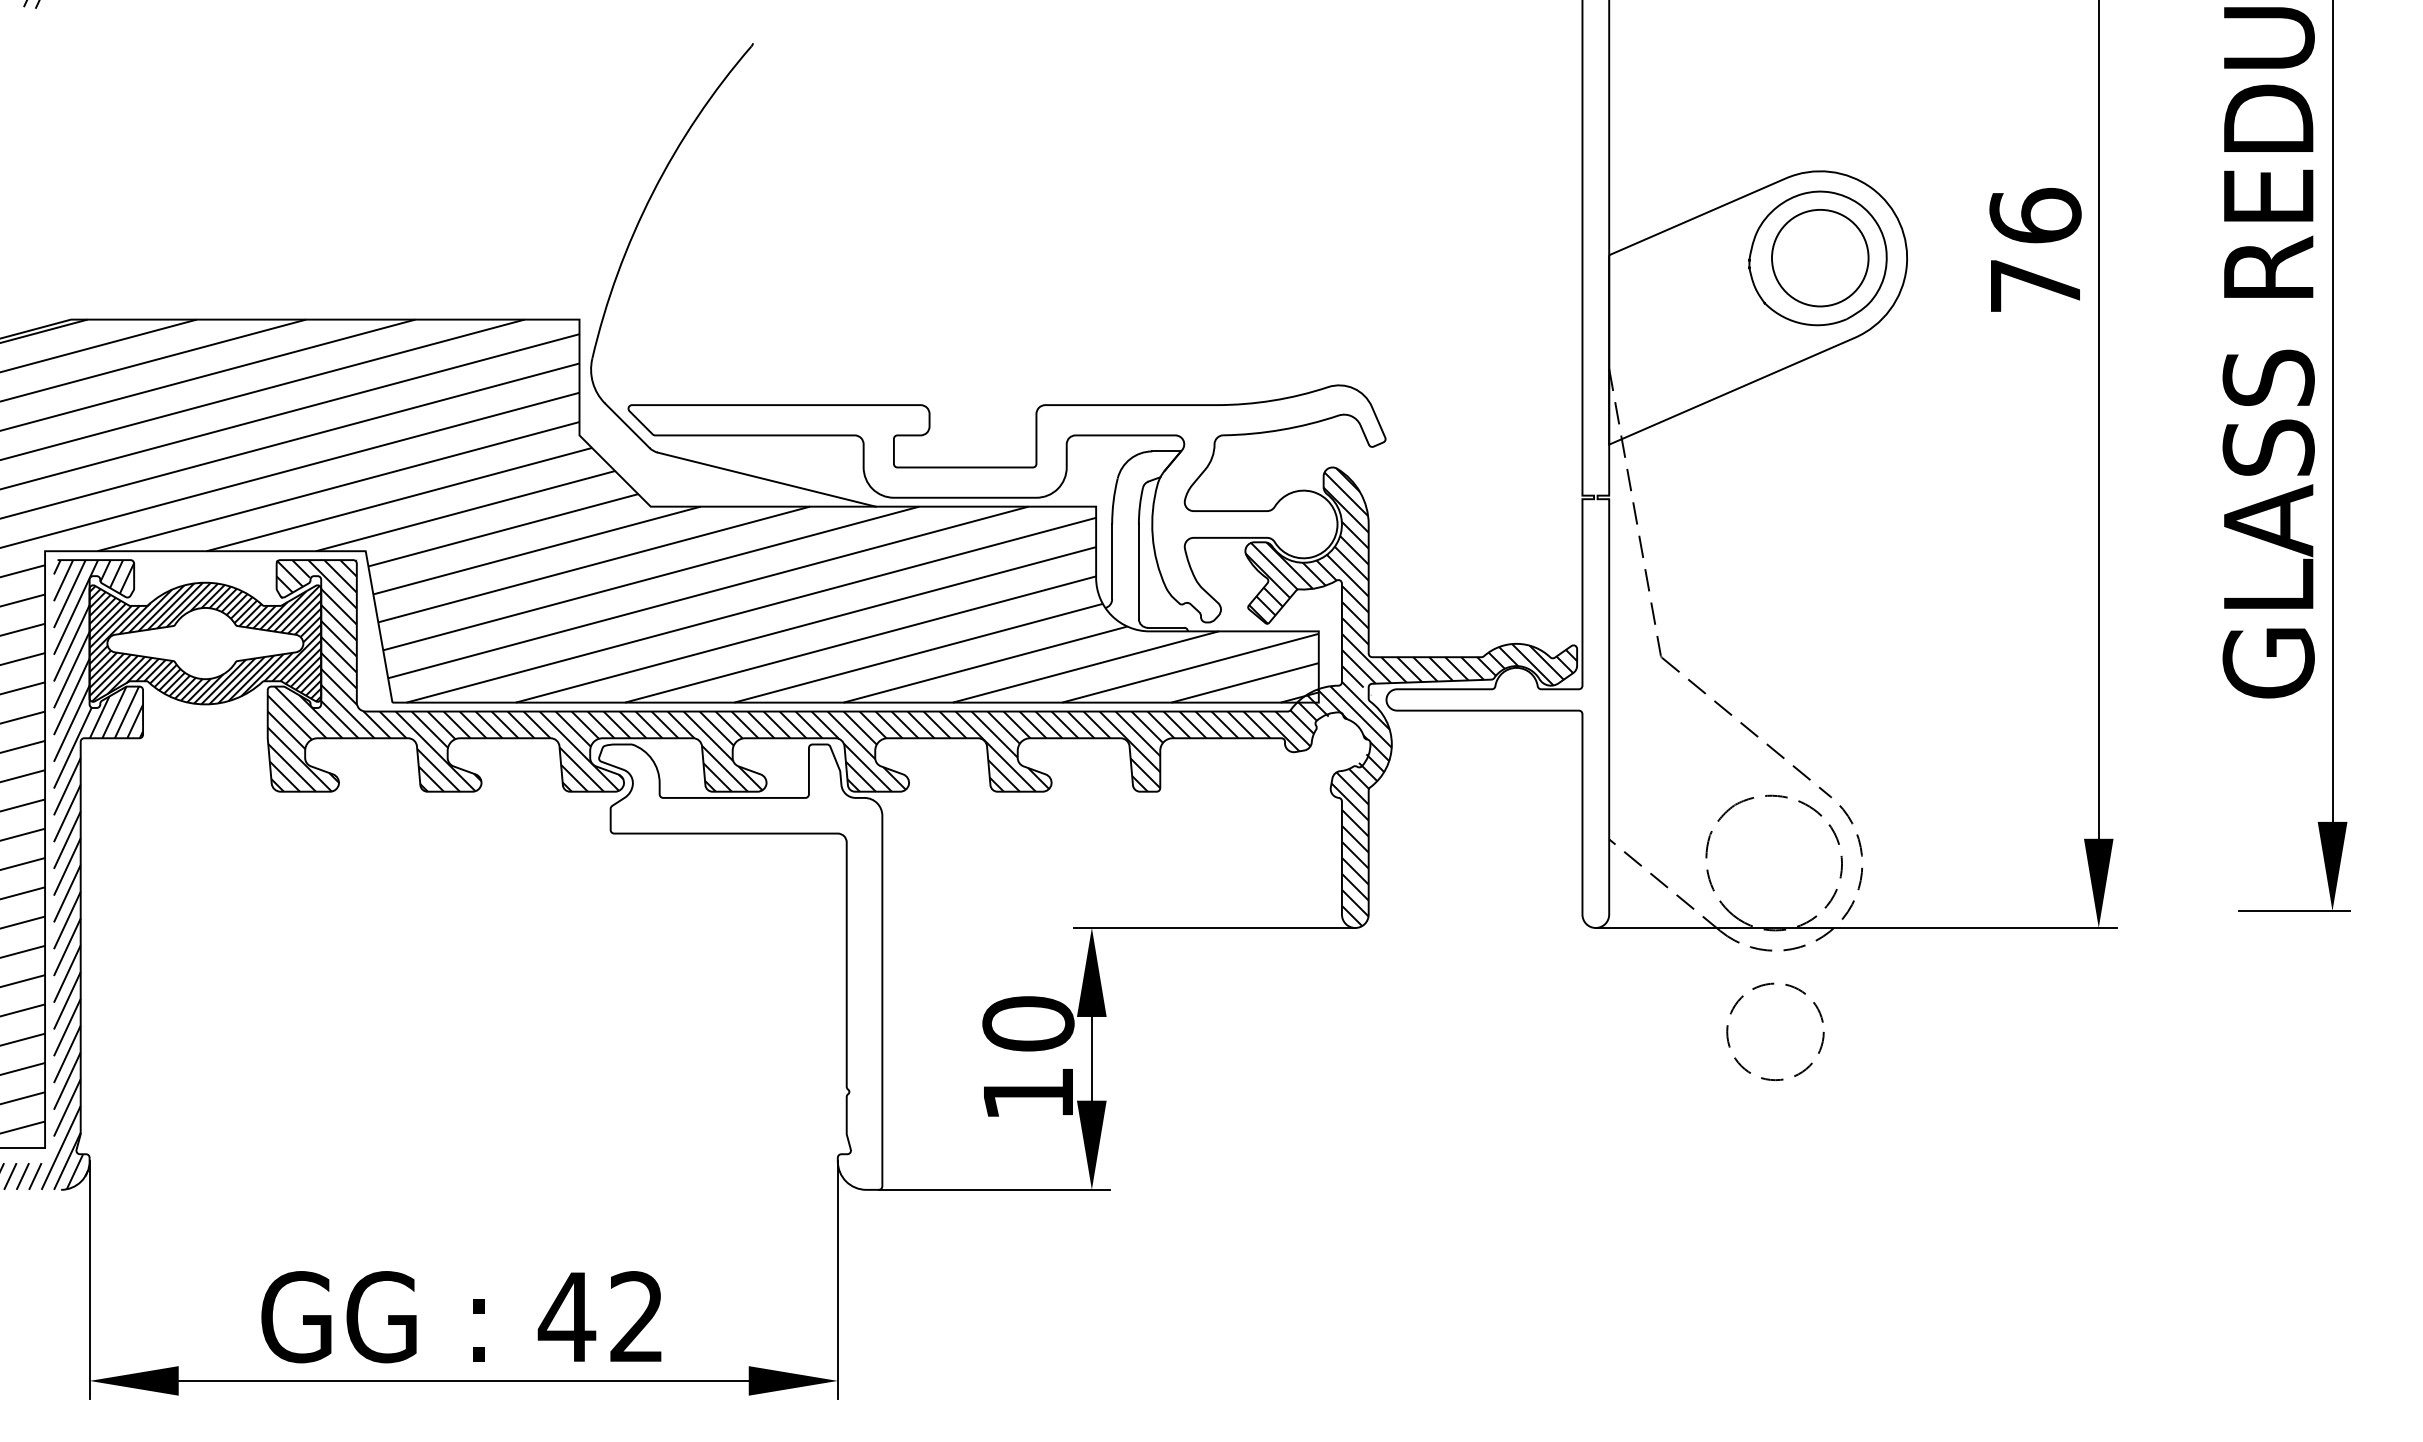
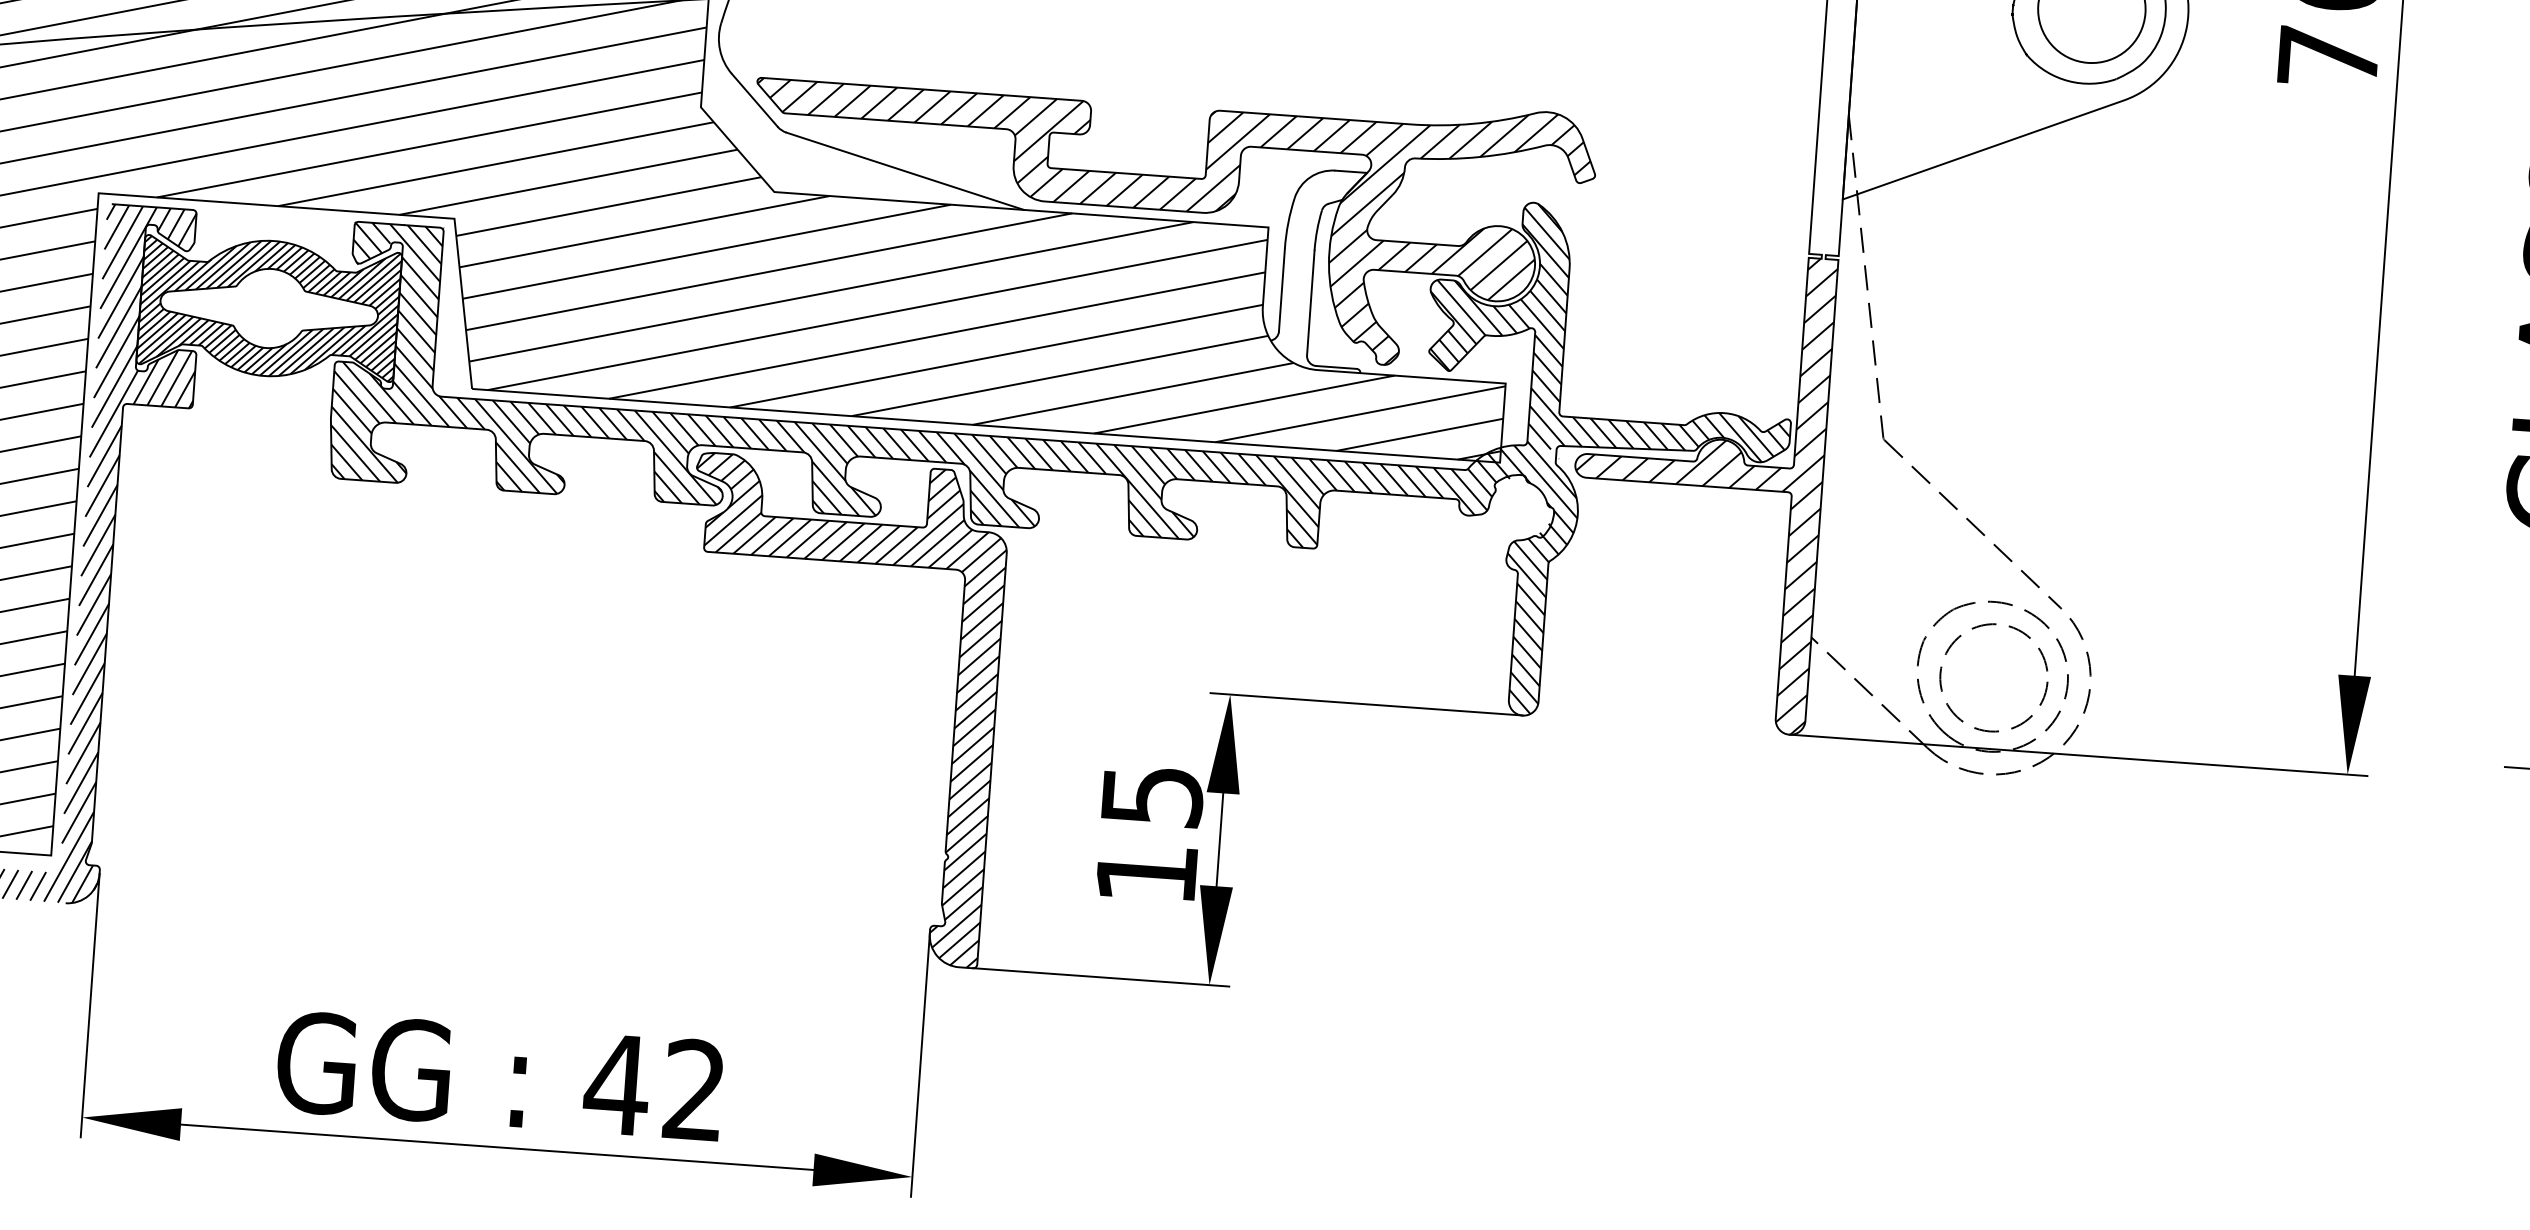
hatch: (1004, 504) -> (1167, 217), added
hatch: (1498, 713) -> (1698, 488), added
hatch: (740, 966) -> (837, 709), added
text: (1028, 1023) -> (1152, 795), 10 -> 15
circle: (1775, 1031) -> (1994, 677), moved

